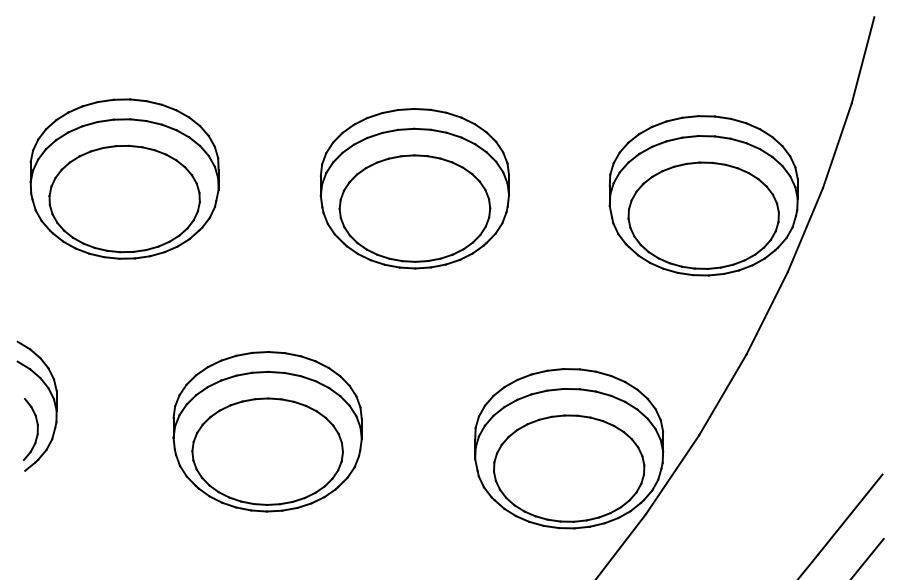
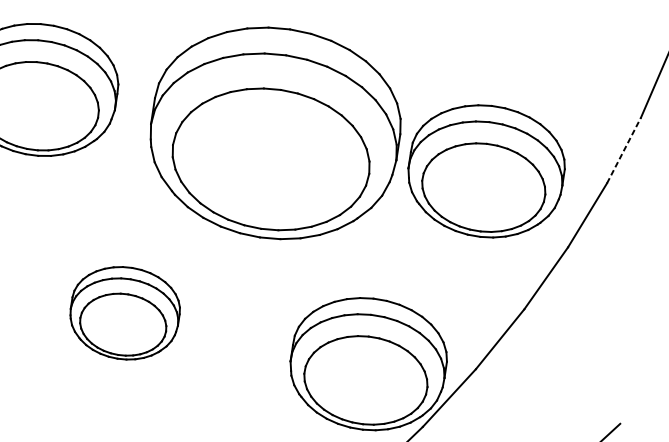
line: (837, 145) -> (624, 150), solid -> dashed
part: (414, 188) -> (274, 133), size x1.6
part: (703, 195) -> (486, 171), moved
part: (267, 431) -> (124, 313), size x0.7

